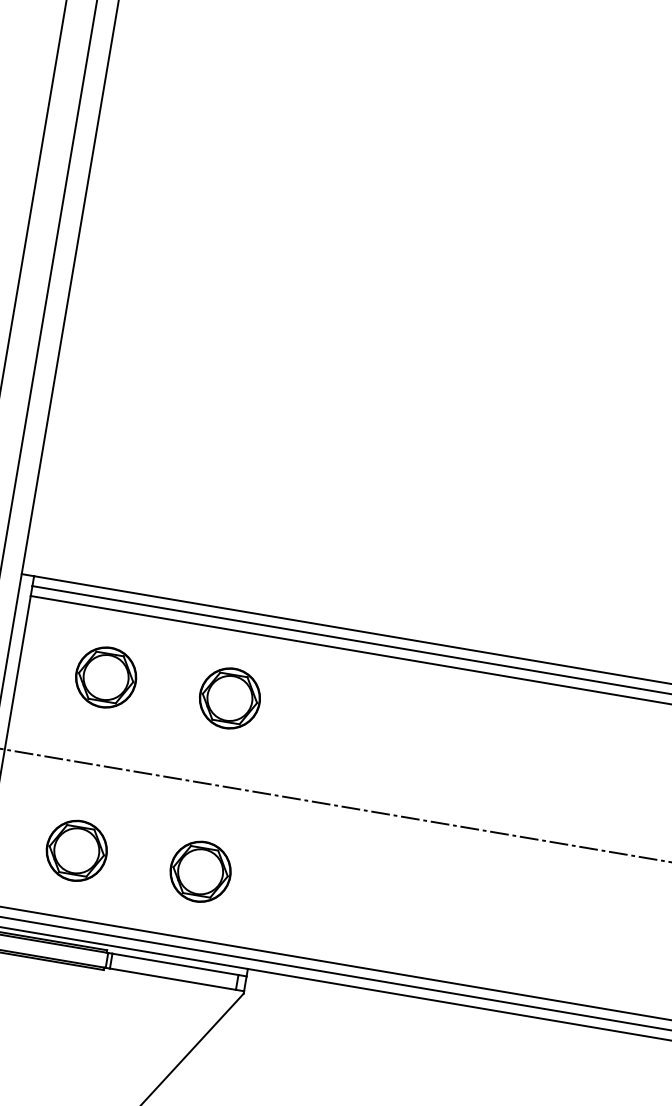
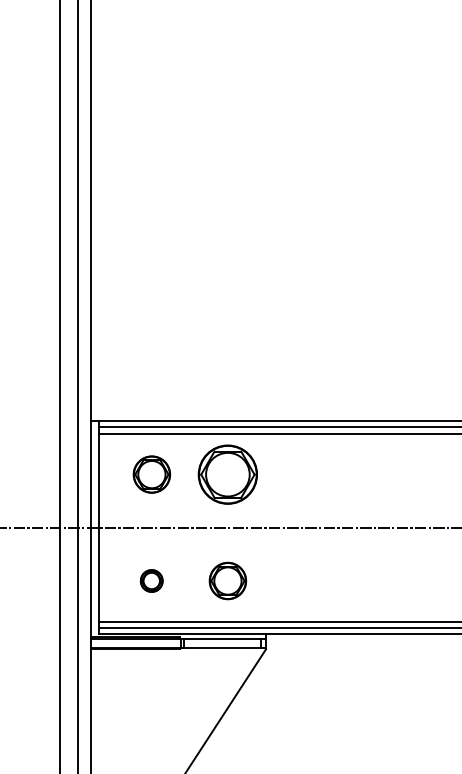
part: (229, 698) -> (227, 474), size x1.6
part: (76, 849) -> (151, 580), size x0.6

